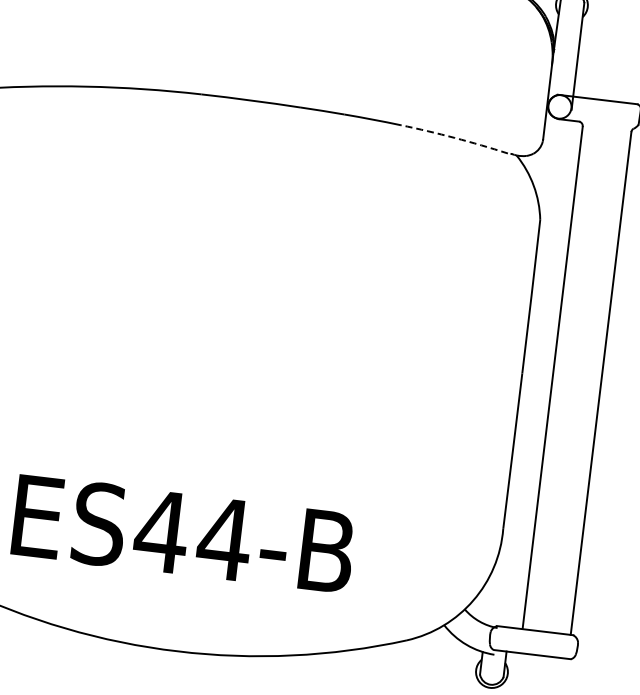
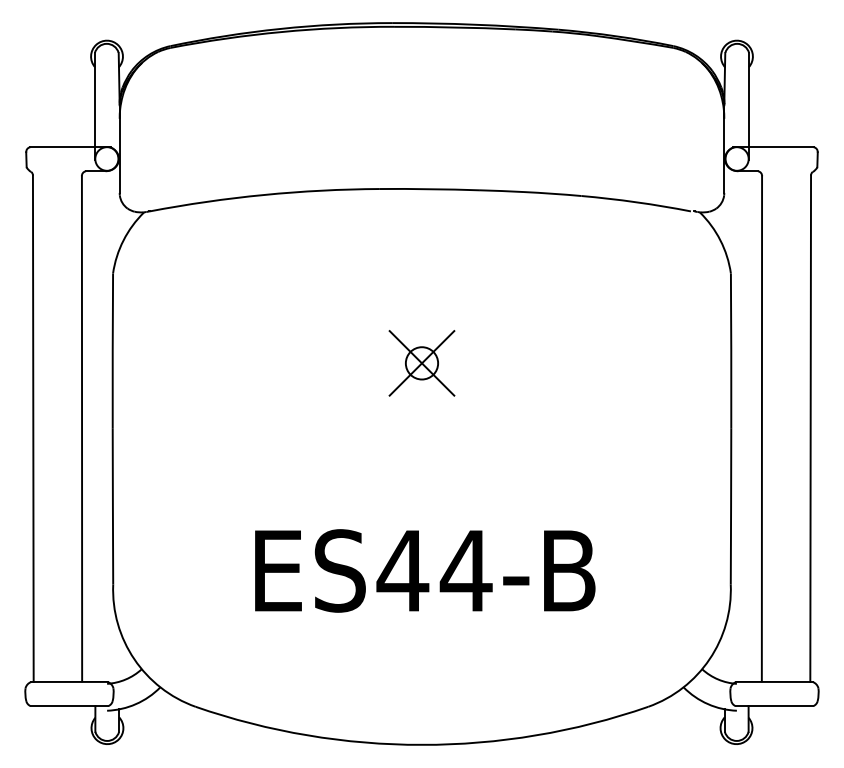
arc: (454, 138) -> (636, 202), dashed -> solid
part: (222, 272) -> (421, 363), added
text: (184, 533) -> (425, 570), moved

